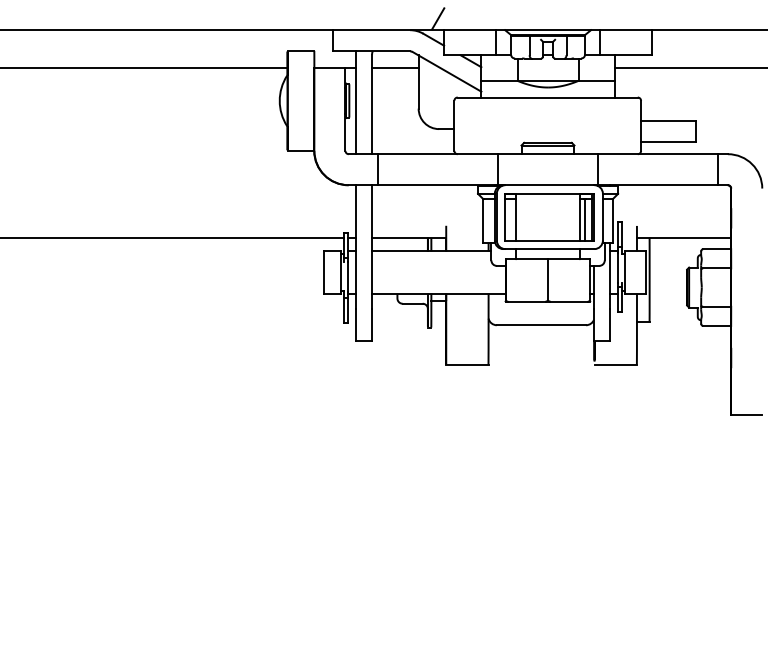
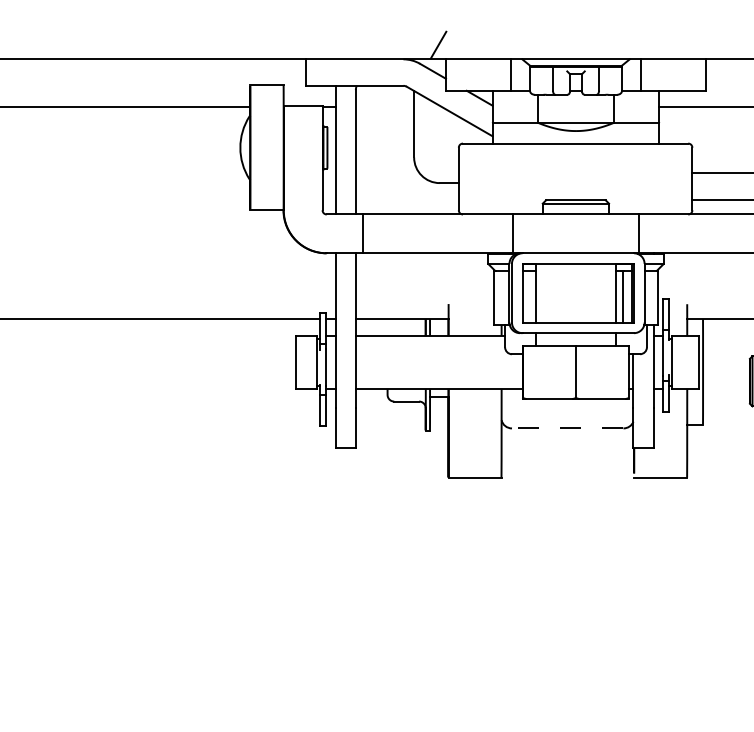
line: (395, 68) -> (385, 107), removed
line: (541, 325) -> (567, 428), solid -> dashed

